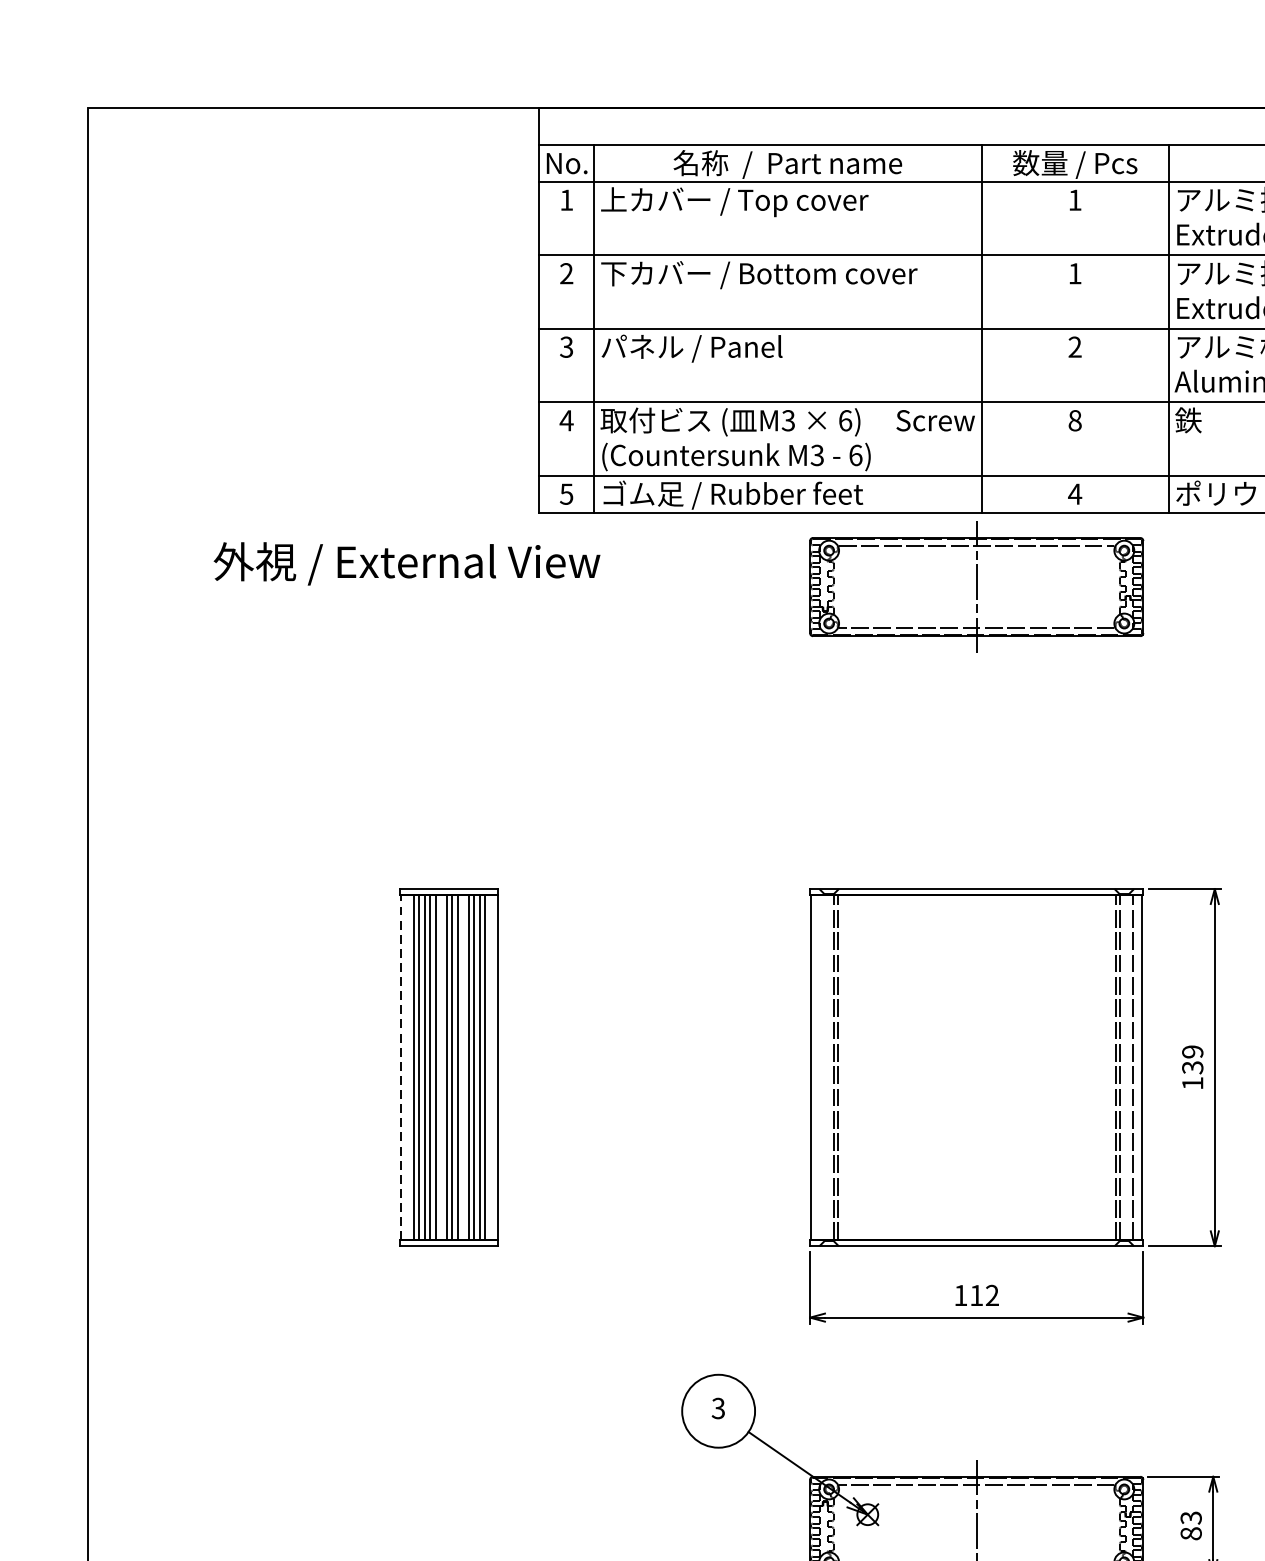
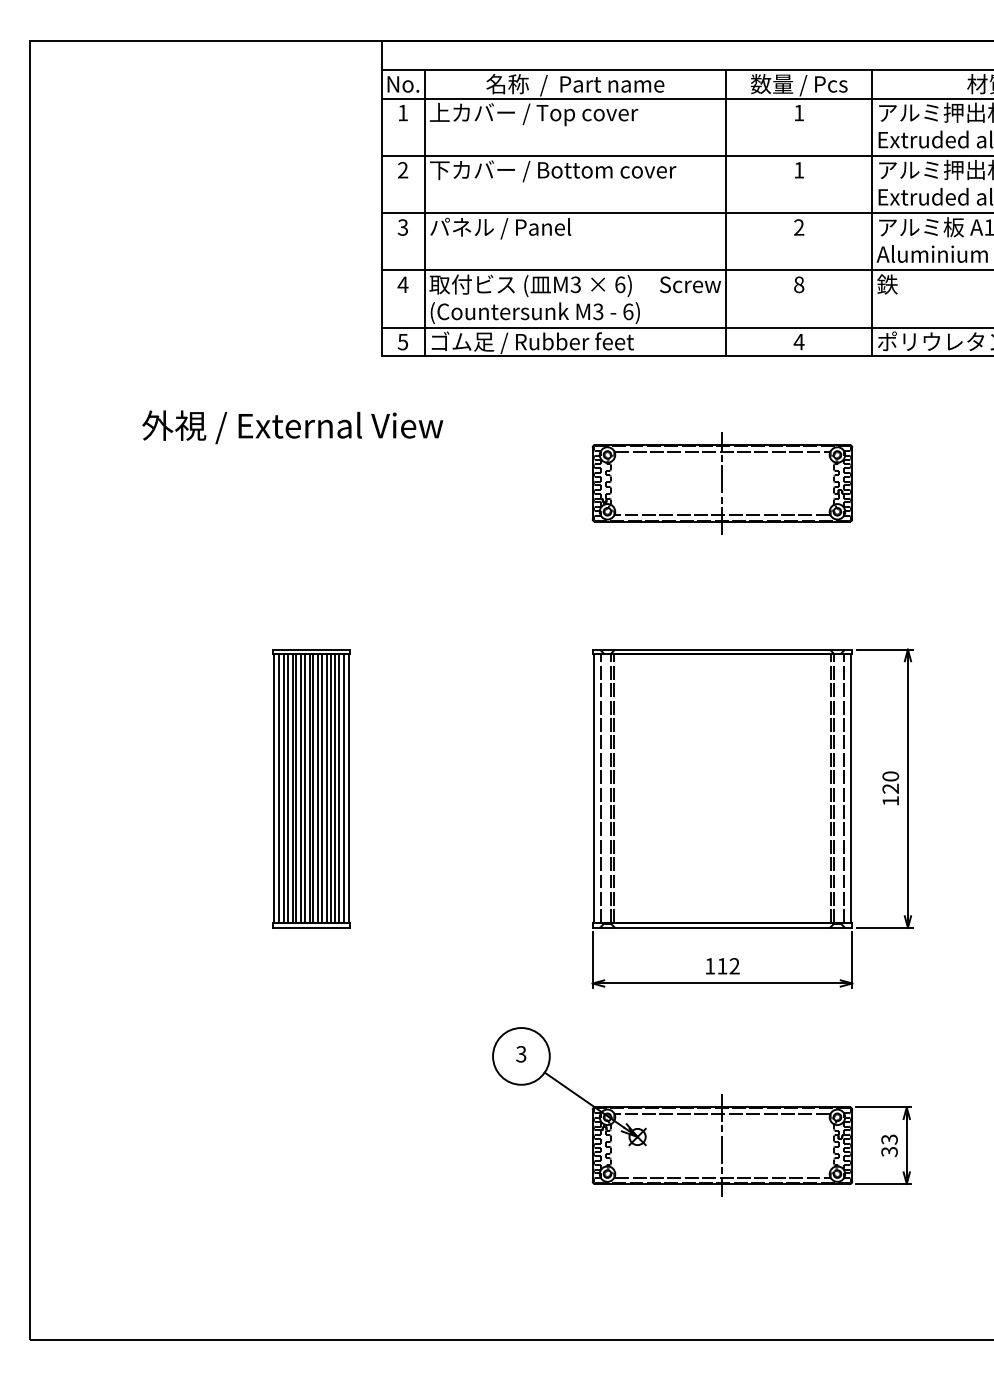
text: (406, 564) -> (292, 427), moved
part: (976, 587) -> (722, 483), moved
text: (1192, 1059) -> (890, 782), 139 -> 120
line: (400, 1067) -> (273, 788), dashed -> solid
line: (408, 1067) -> (279, 788), added
line: (440, 1067) -> (304, 788), added
line: (461, 1067) -> (321, 788), added
line: (490, 1067) -> (343, 788), added
line: (820, 1067) -> (600, 788), added
text: (1191, 1533) -> (889, 1151), 83 -> 33

